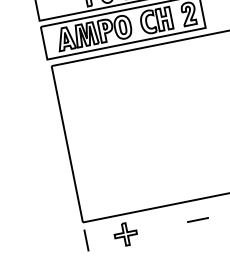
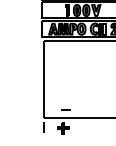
curve: (196, 218) -> (65, 109), moved

